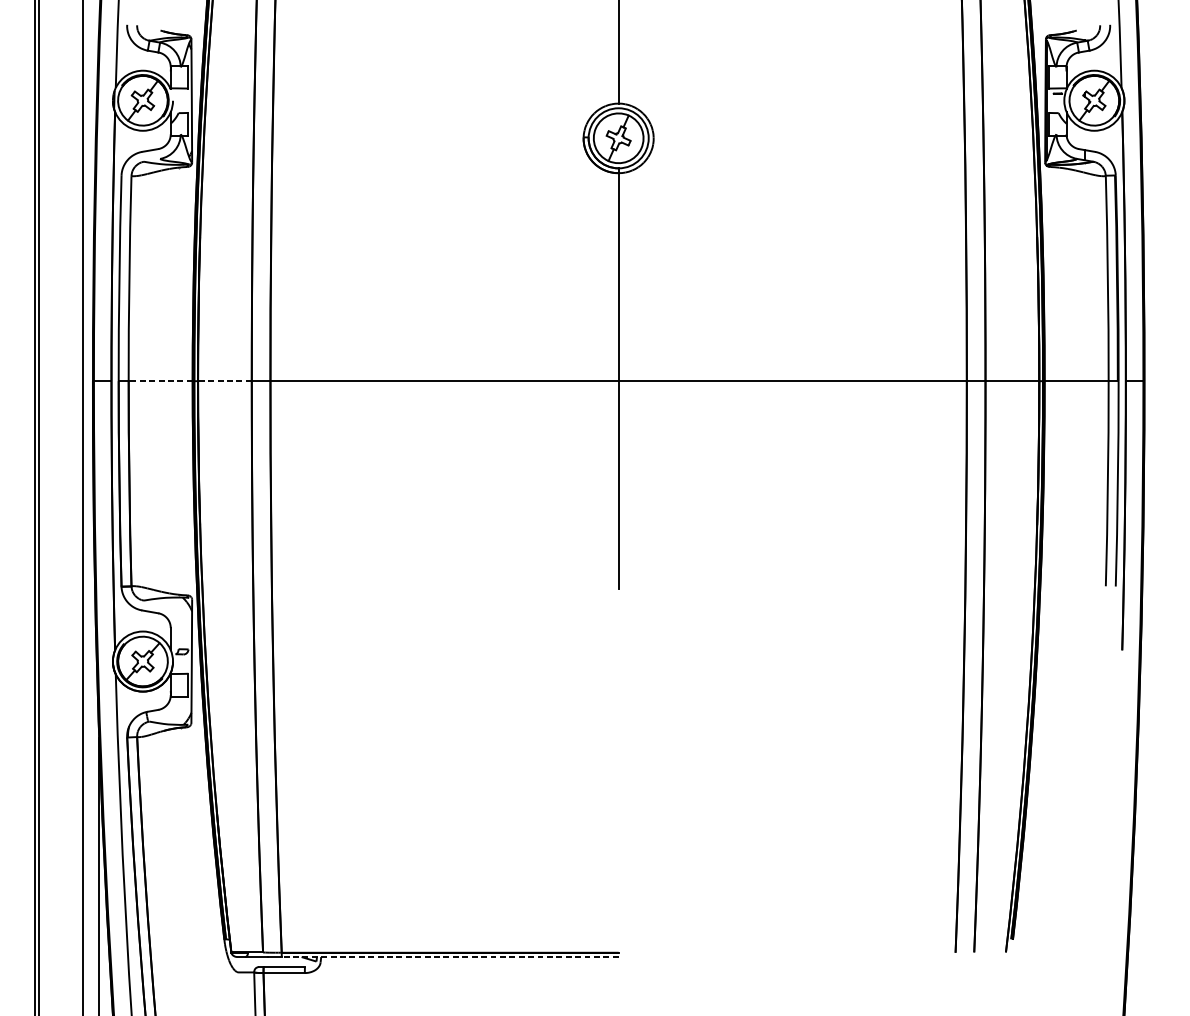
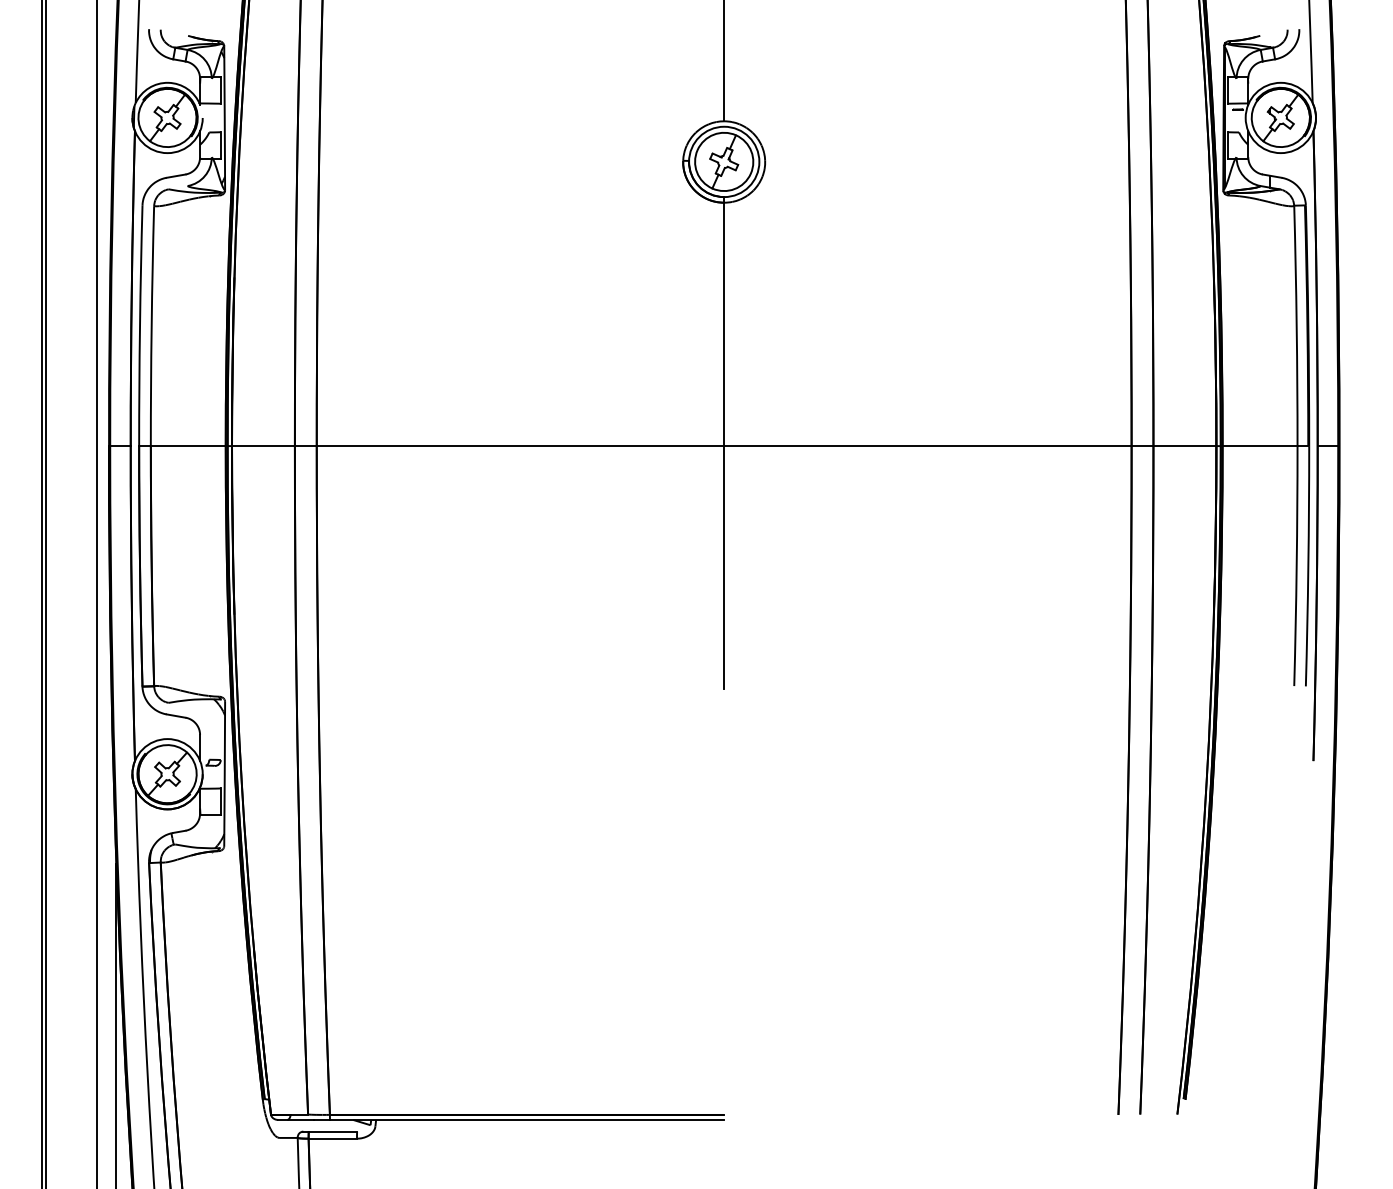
line: (160, 381) -> (187, 446), dashed -> solid
line: (224, 381) -> (262, 446), dashed -> solid
line: (449, 956) -> (526, 1119), dashed -> solid

